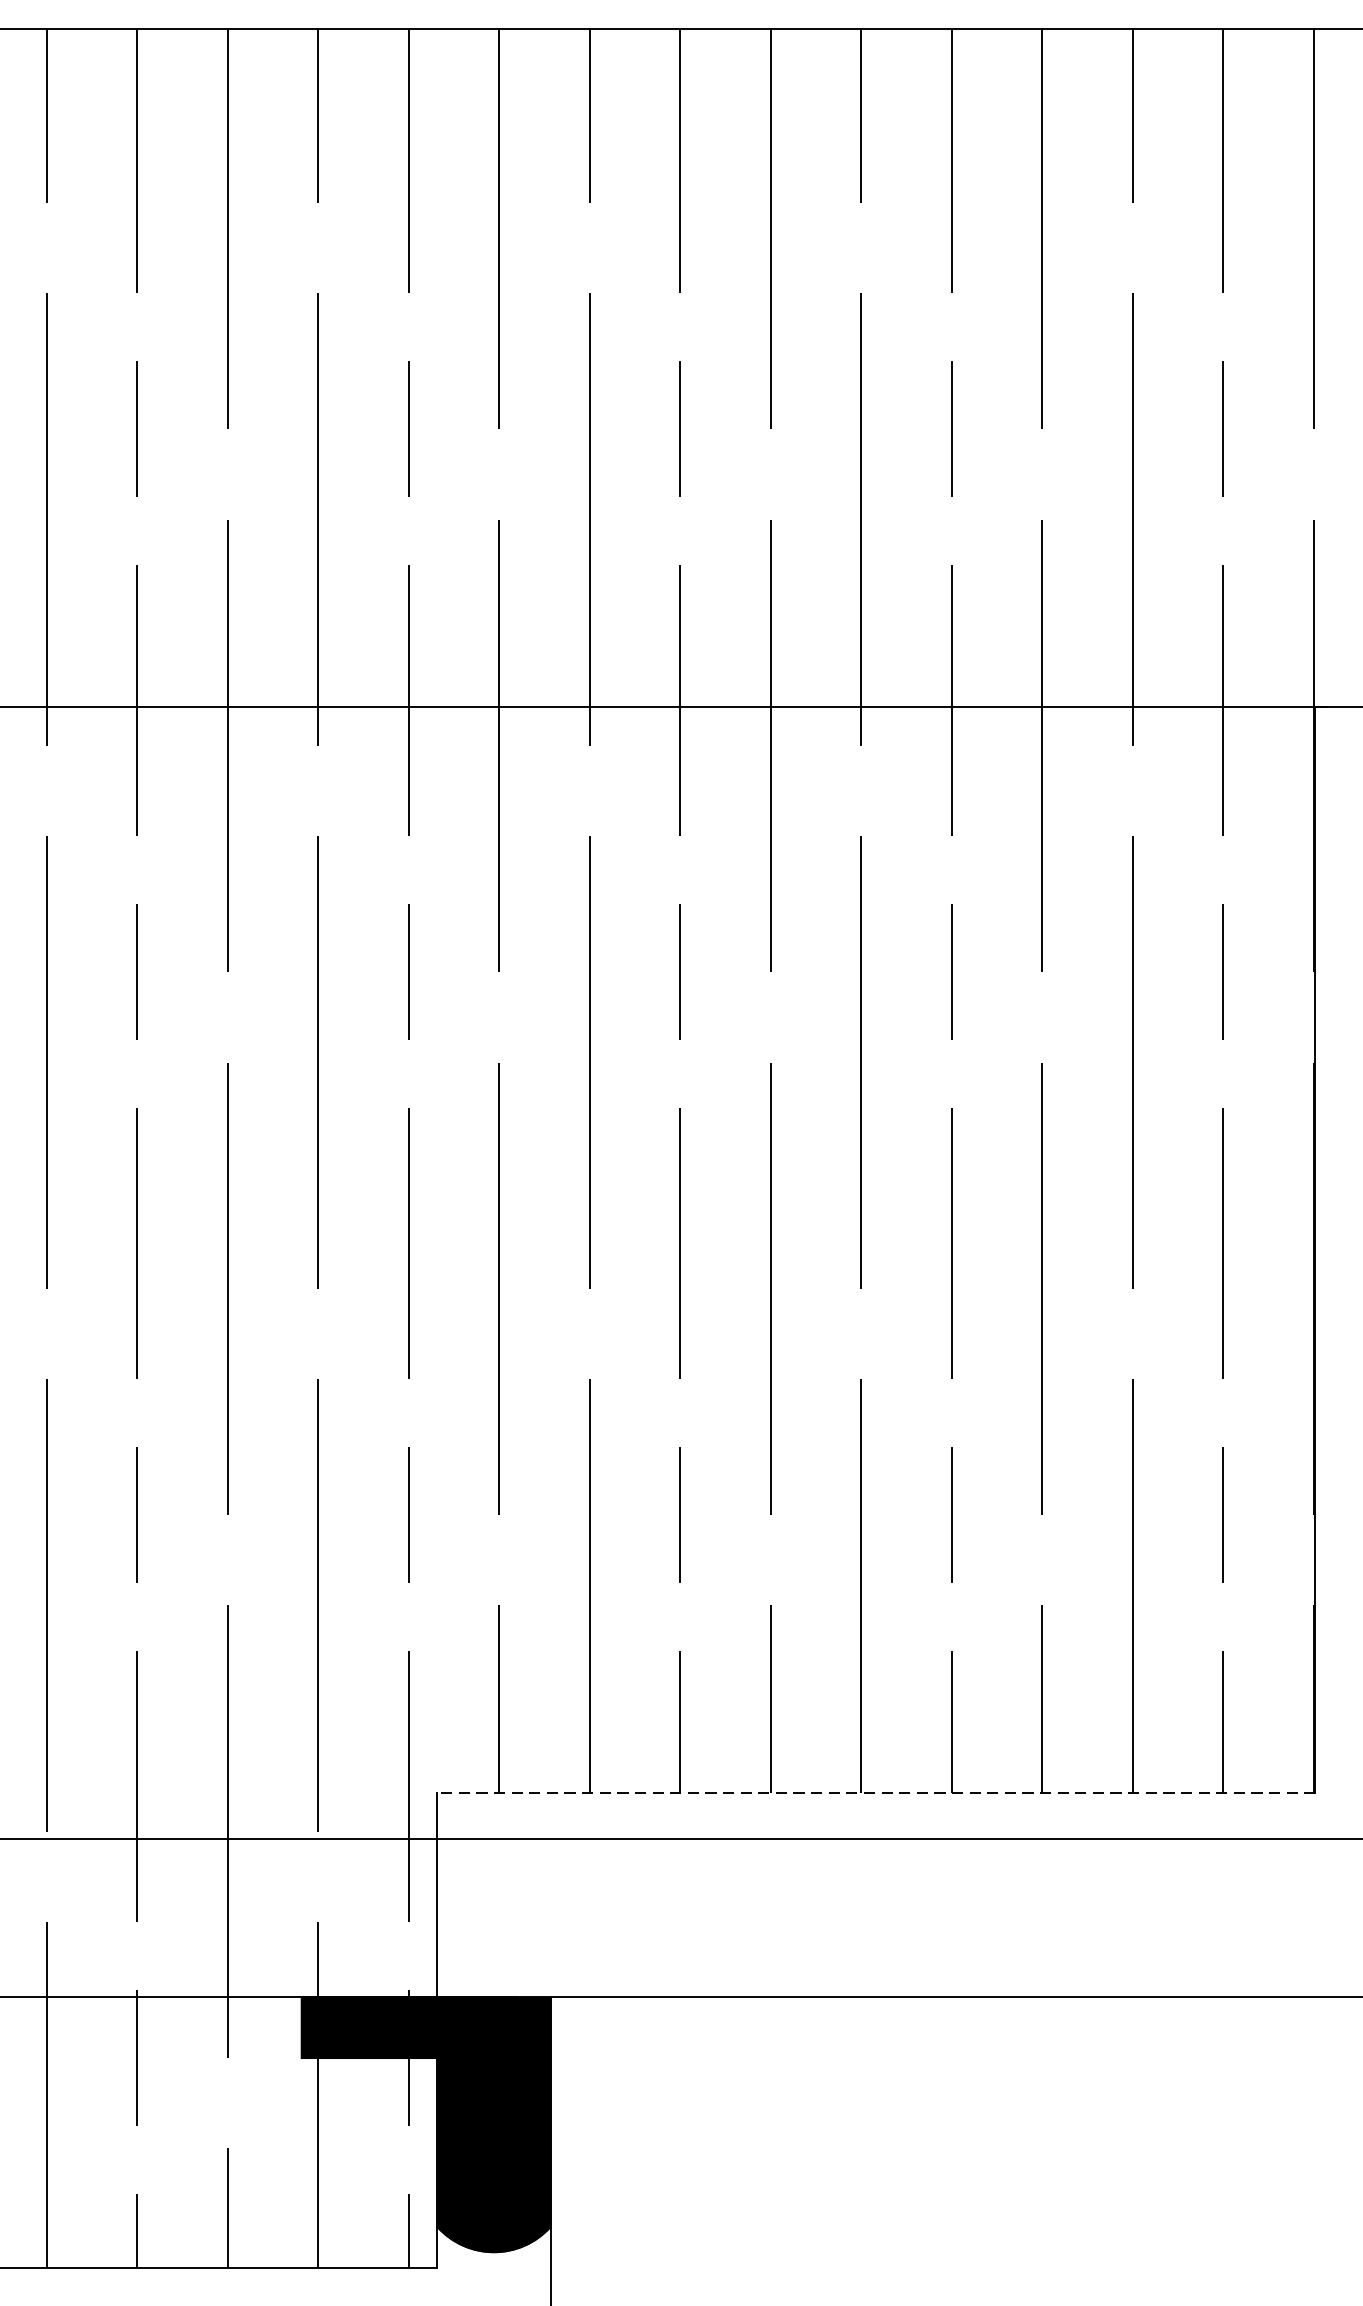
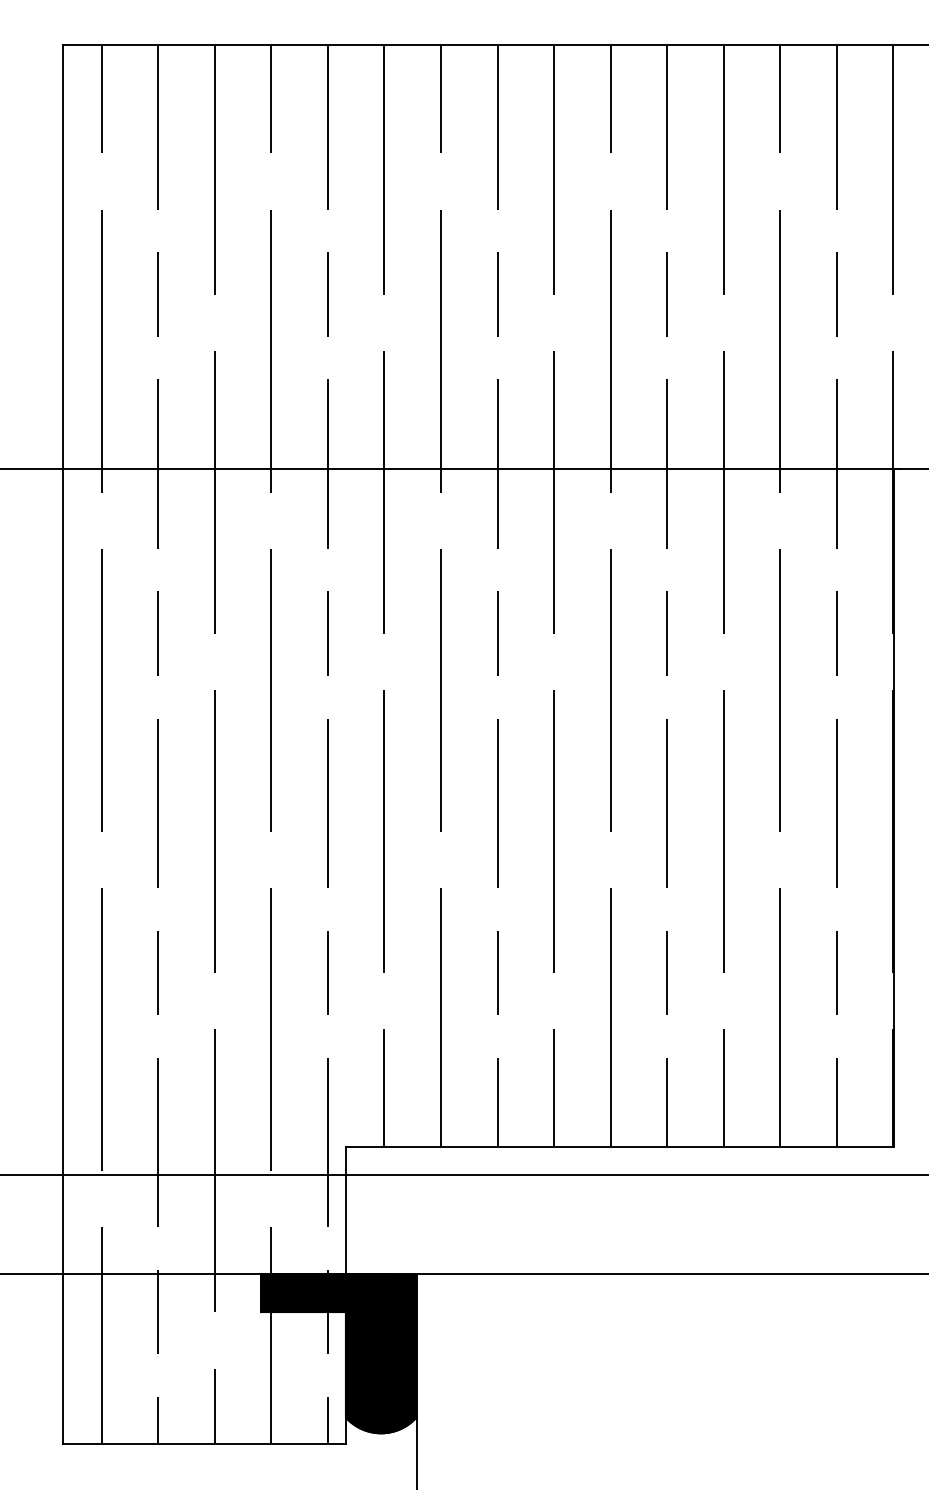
line: (875, 1792) -> (619, 1146), dashed -> solid

